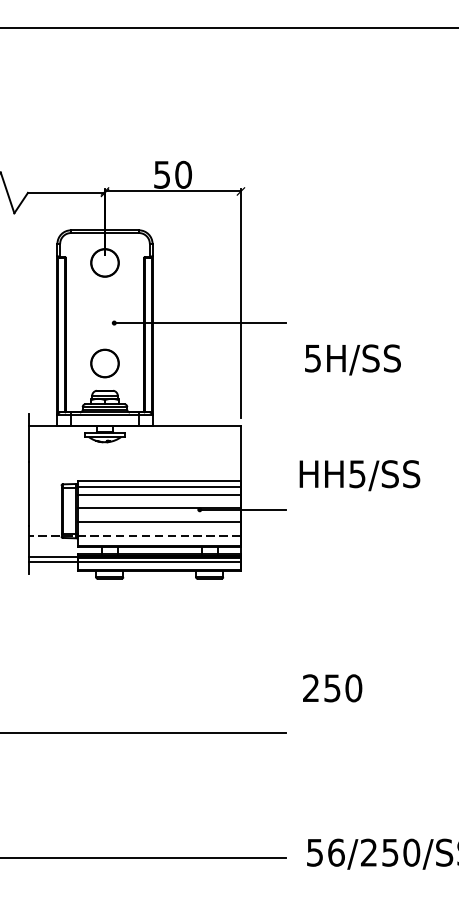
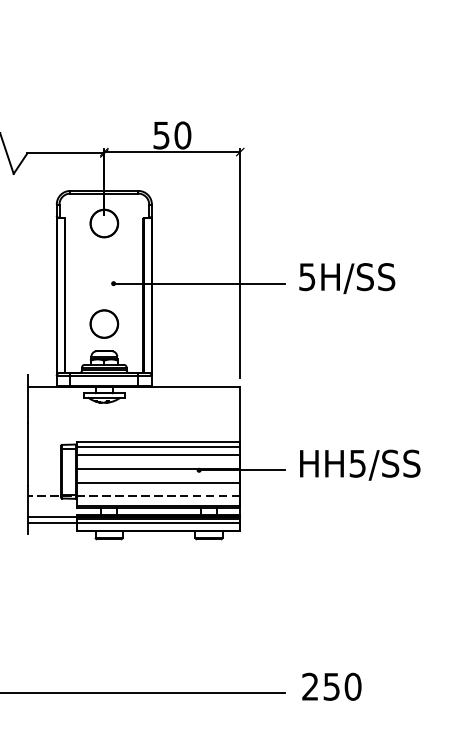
text: (352, 359) -> (346, 278), moved
text: (359, 475) -> (359, 465), moved
text: (332, 688) -> (331, 687), moved

